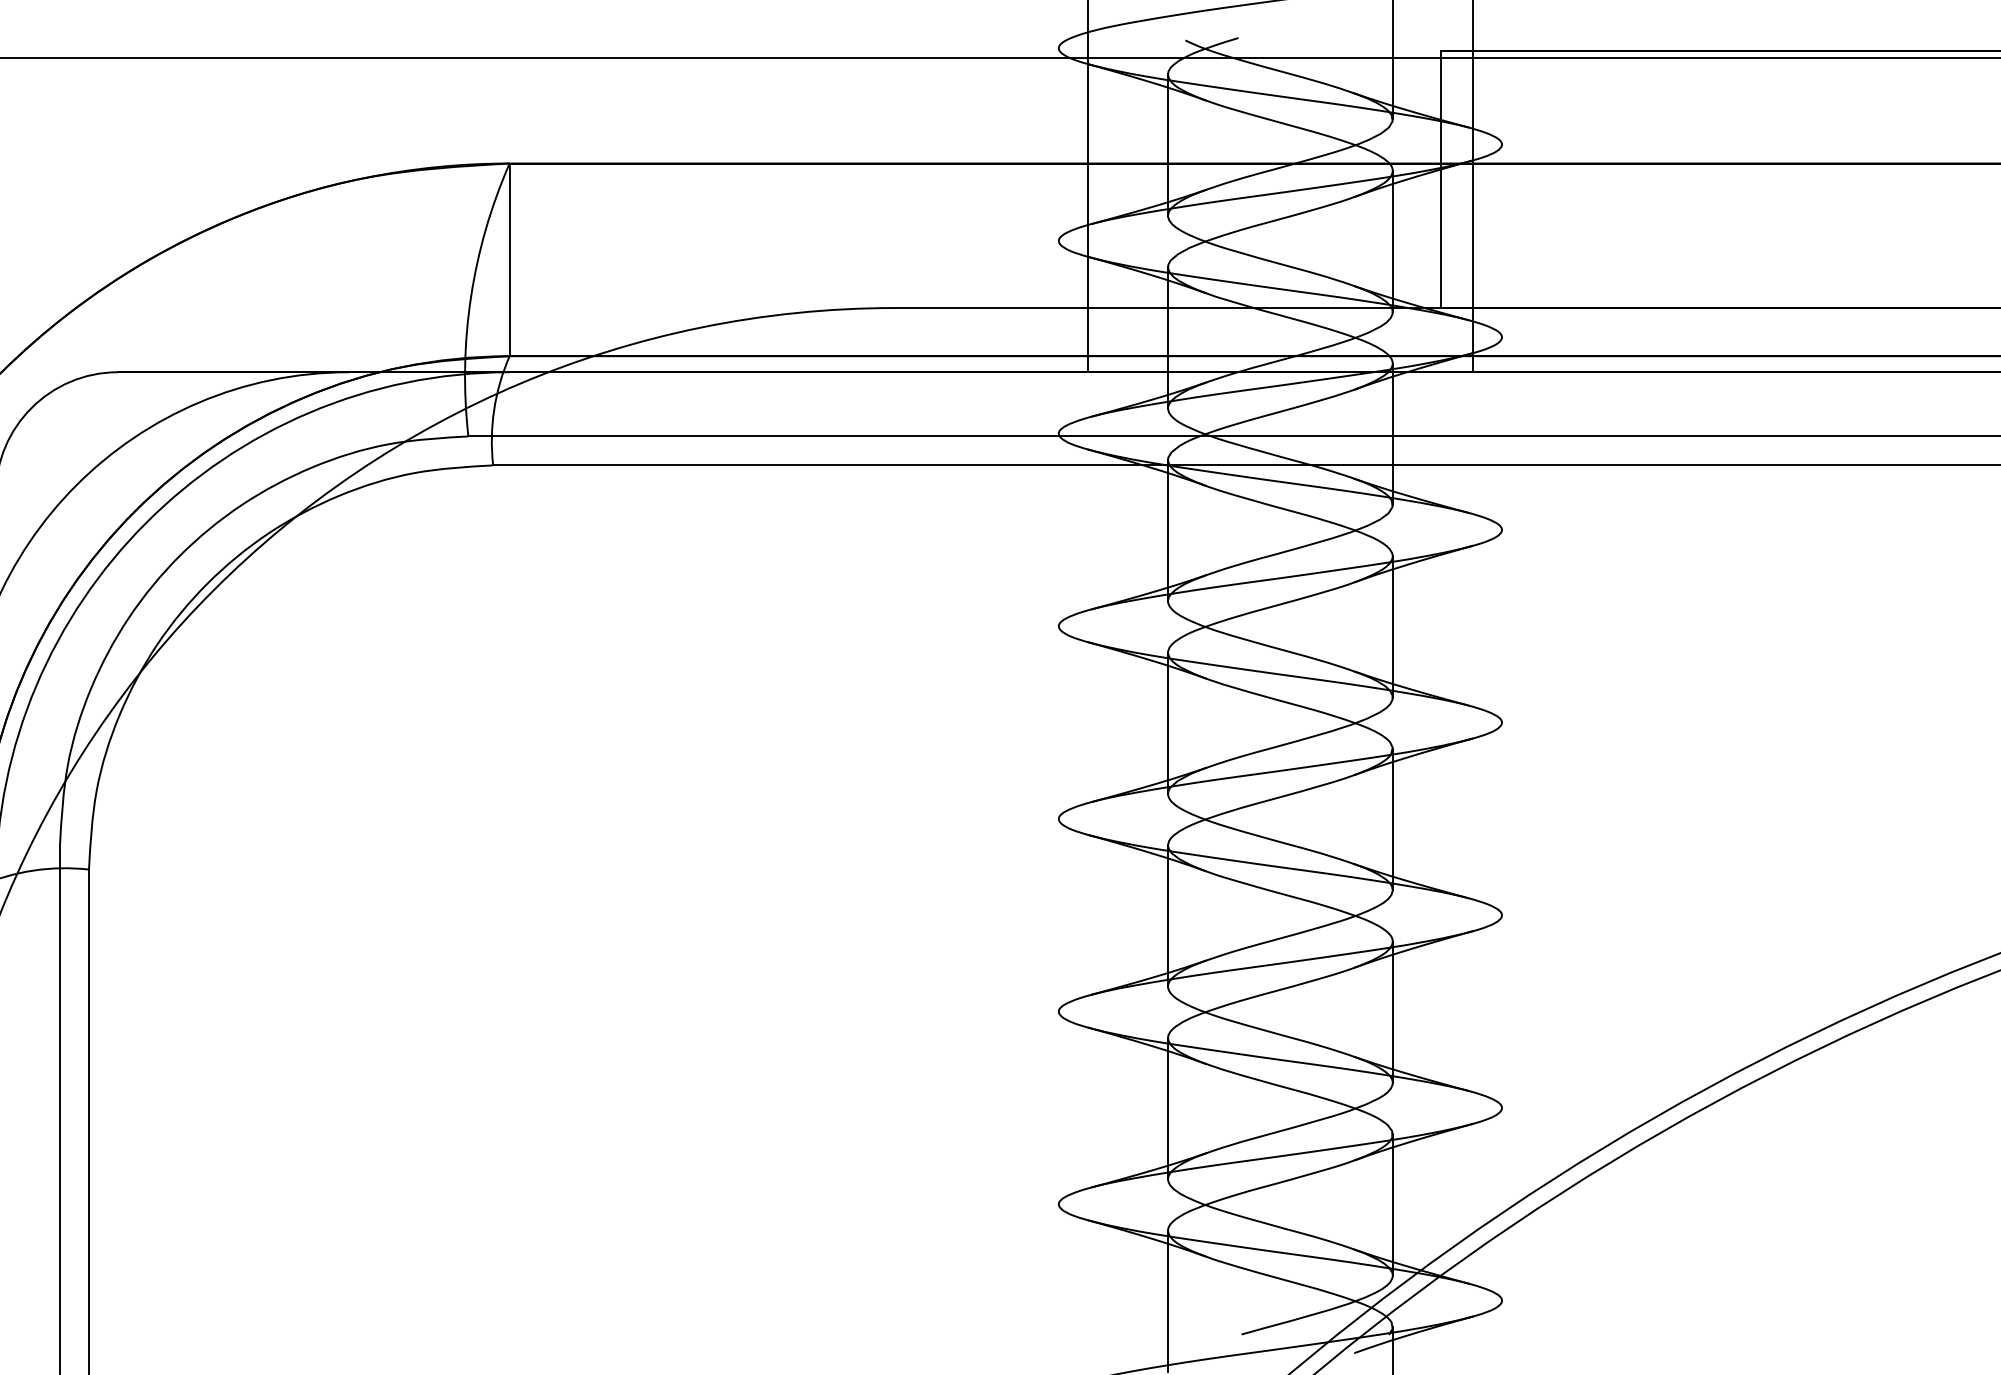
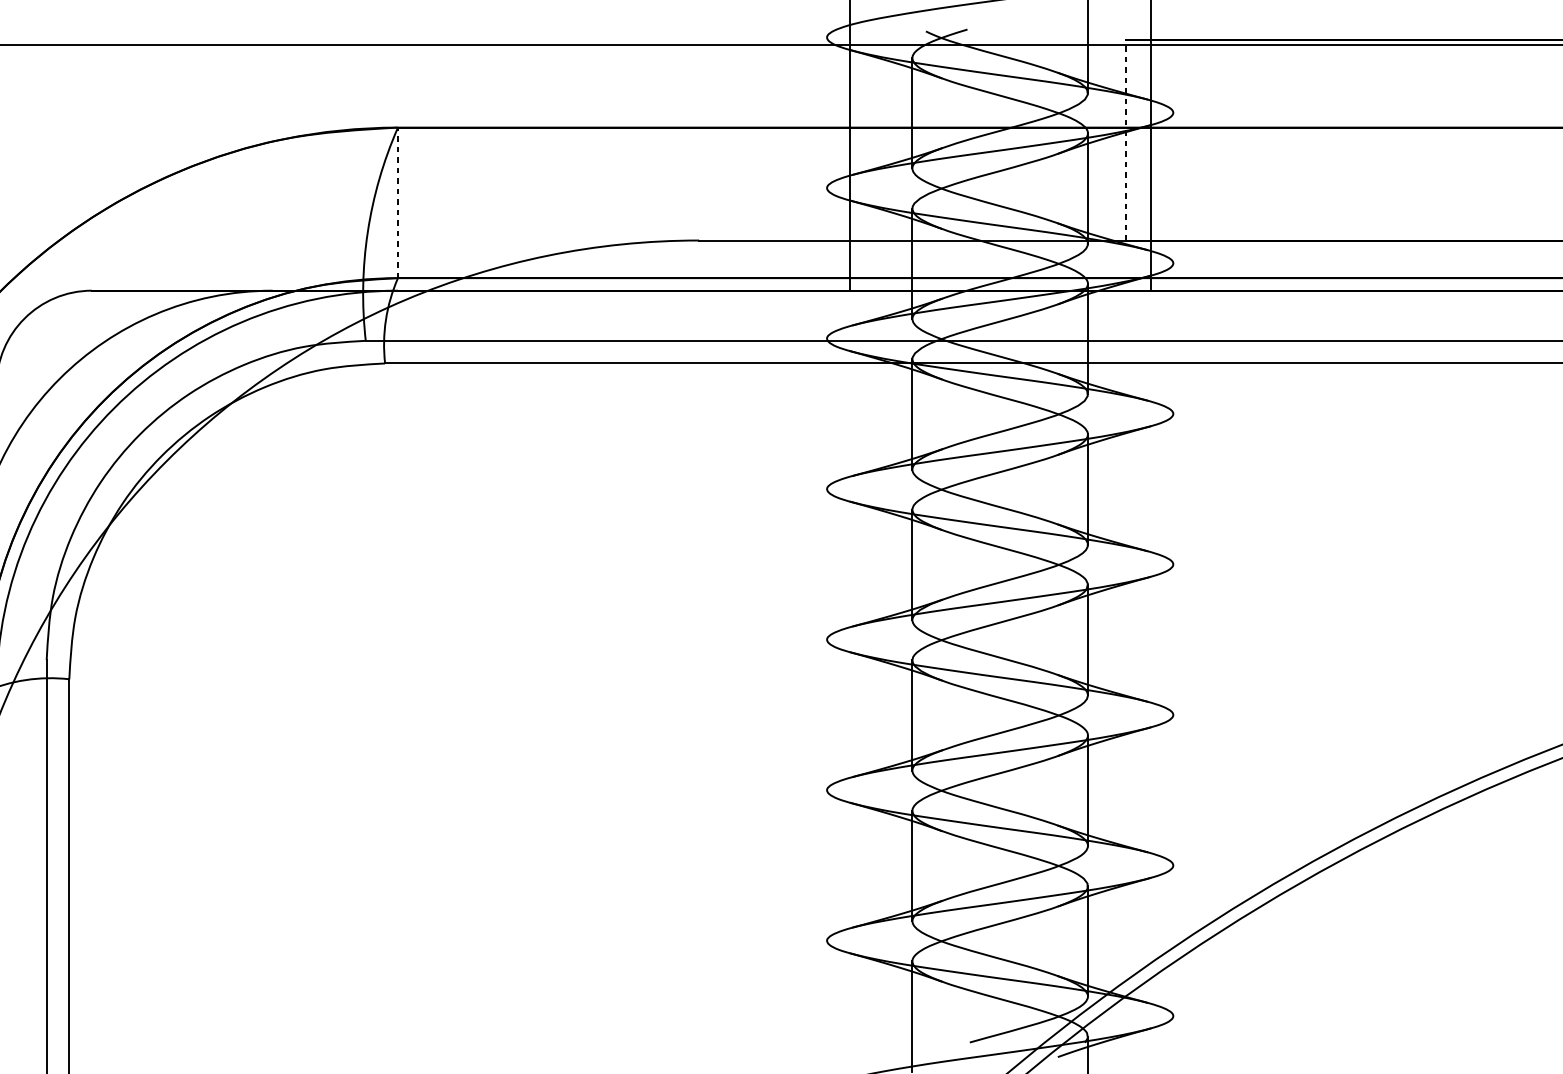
line: (1441, 179) -> (1126, 140), solid -> dashed
line: (509, 259) -> (397, 202), solid -> dashed

